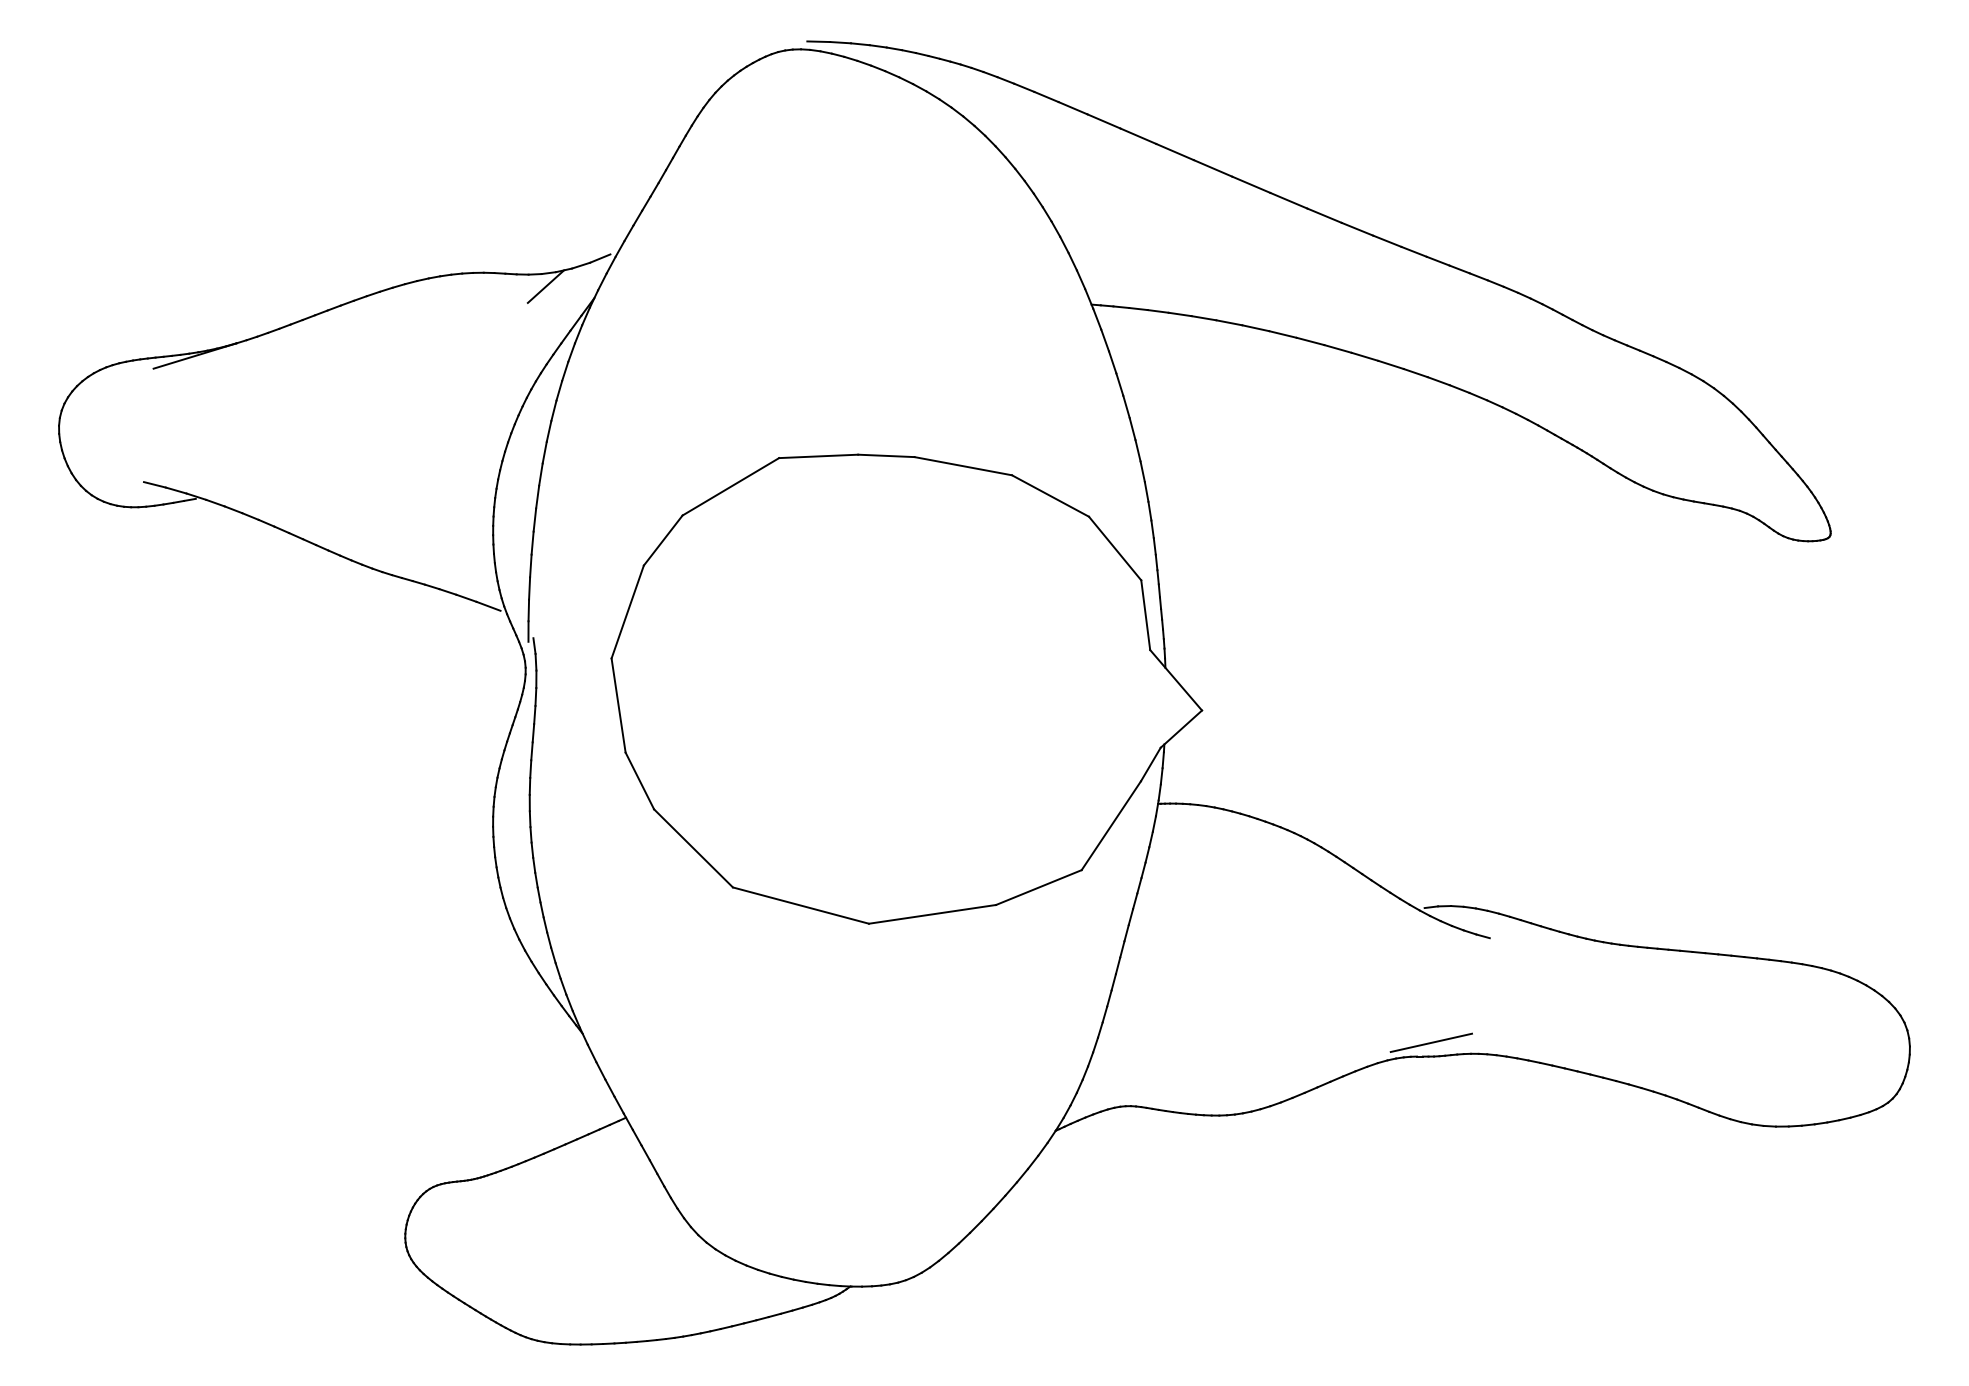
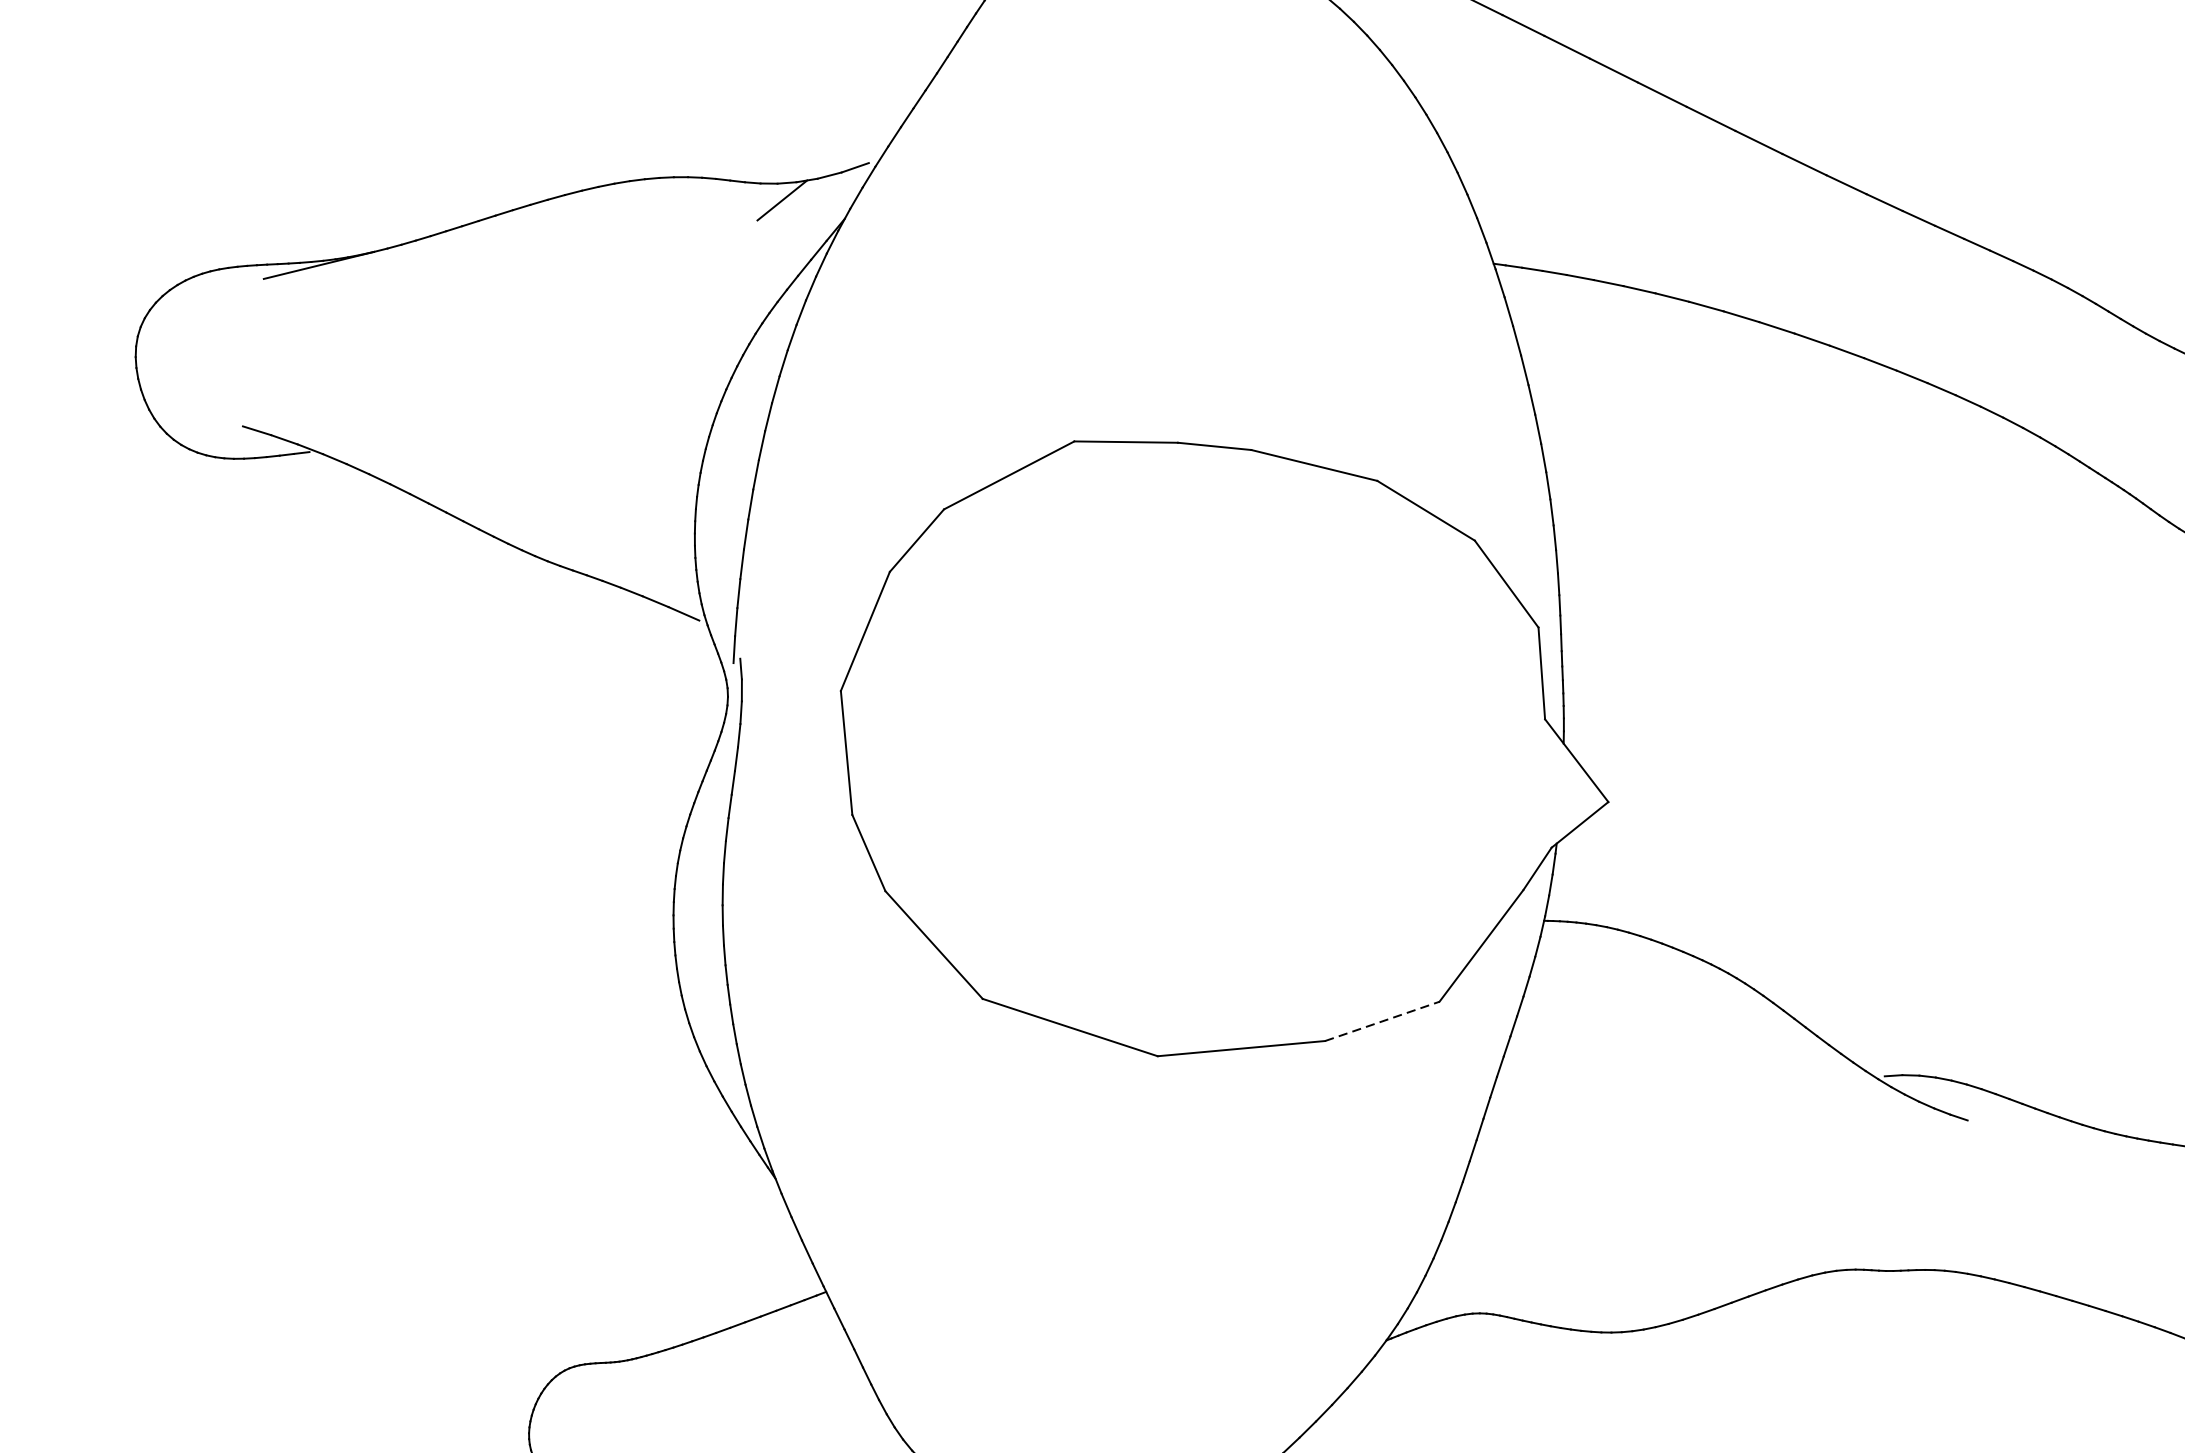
line: (1039, 887) -> (1383, 1021), solid -> dashed
line: (1431, 1042) -> (1883, 1252), removed

